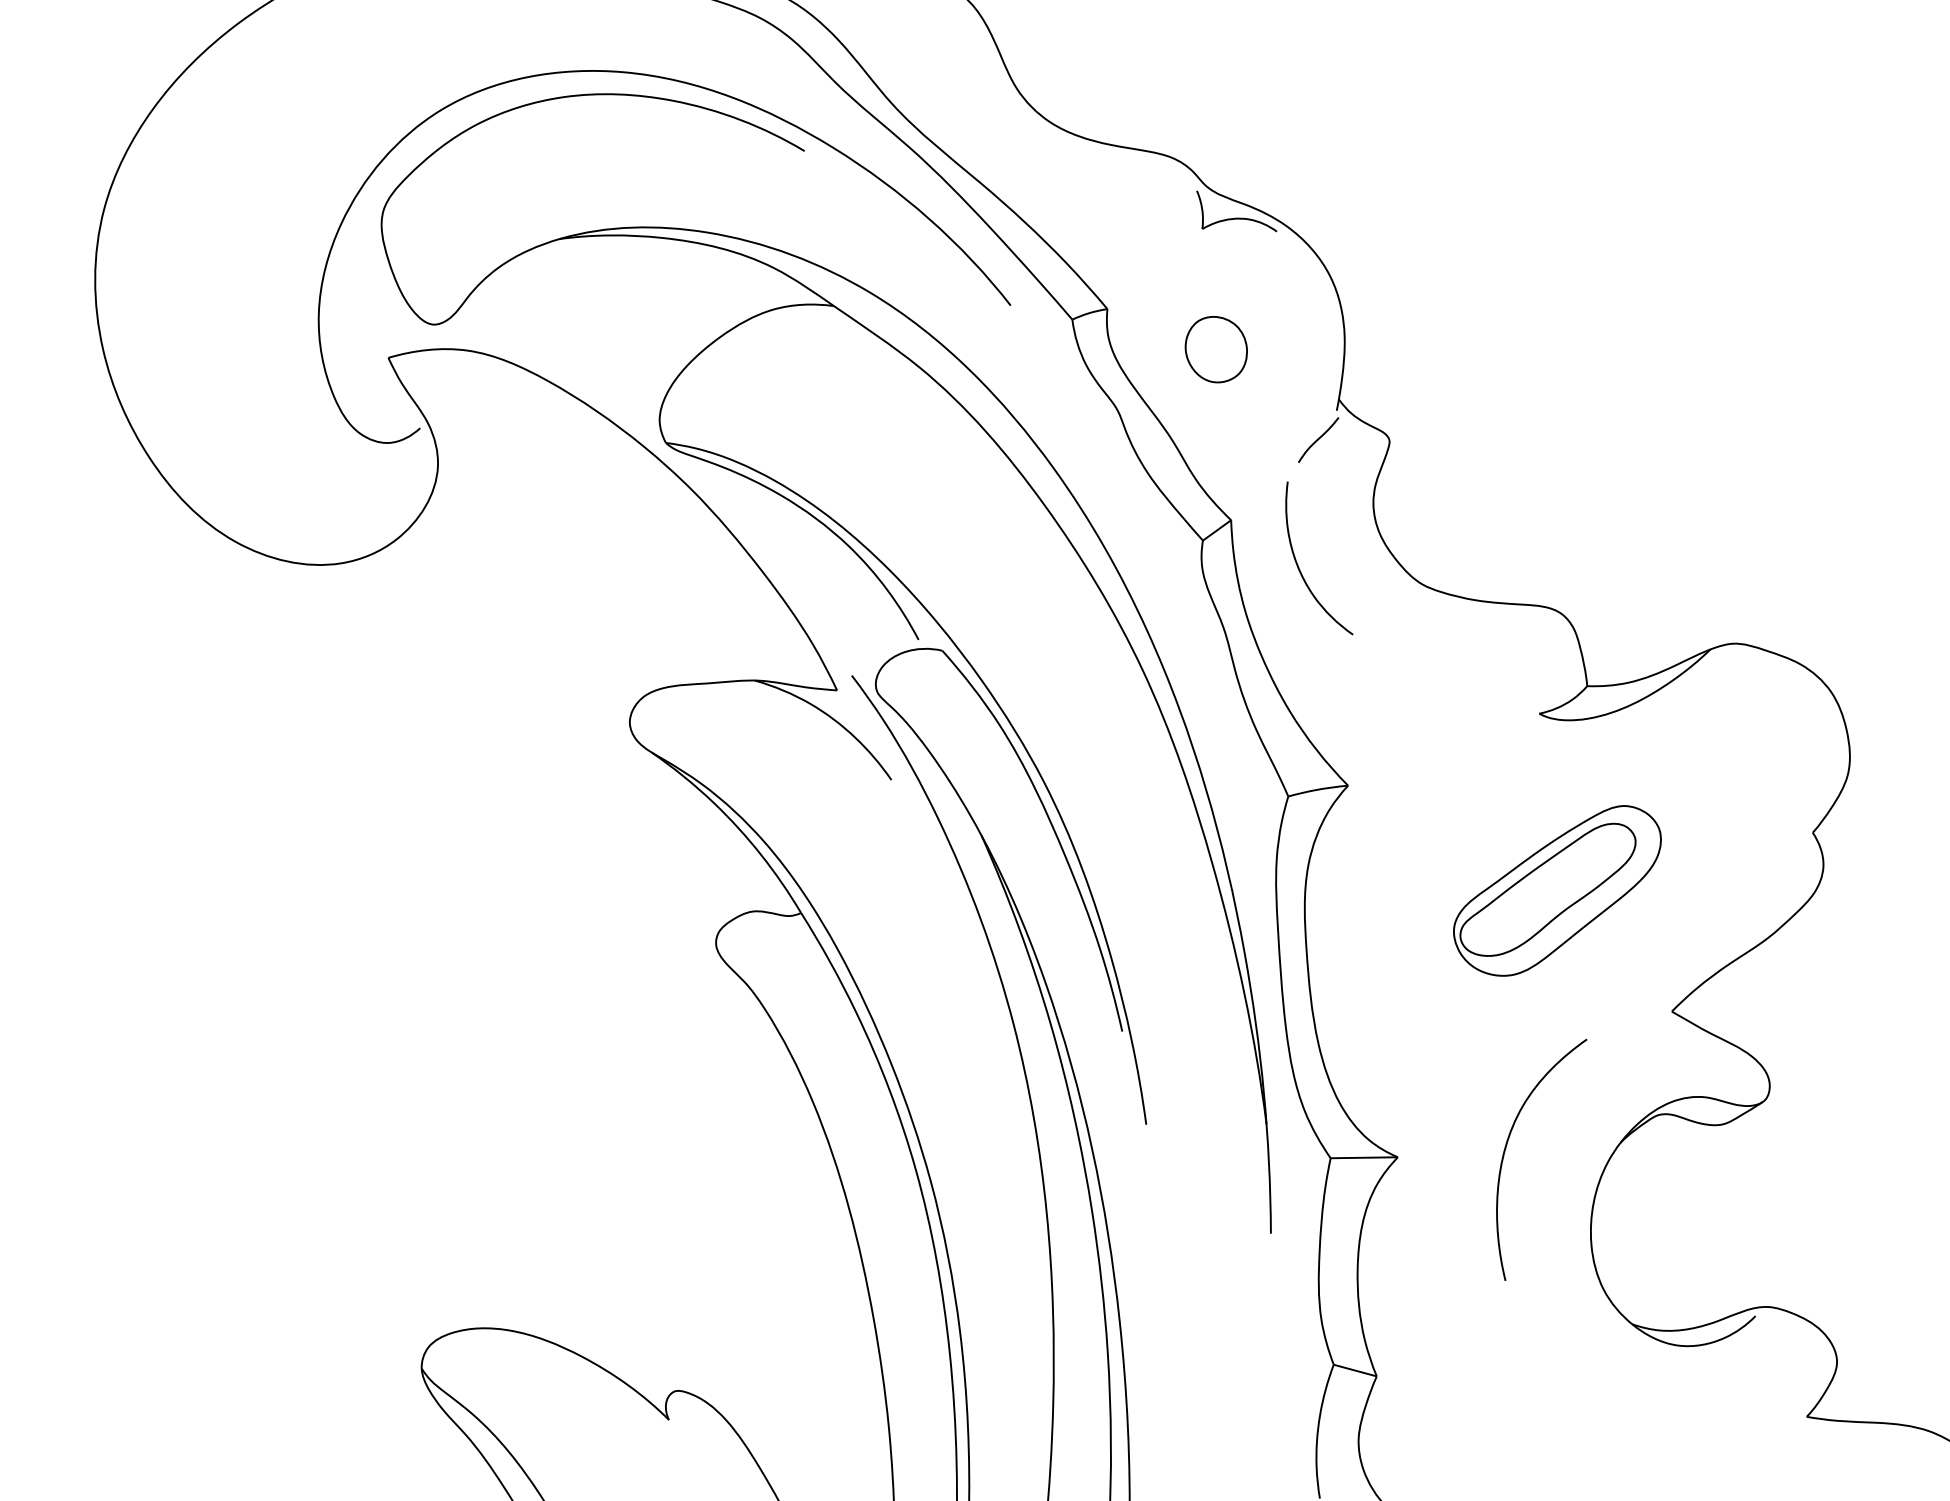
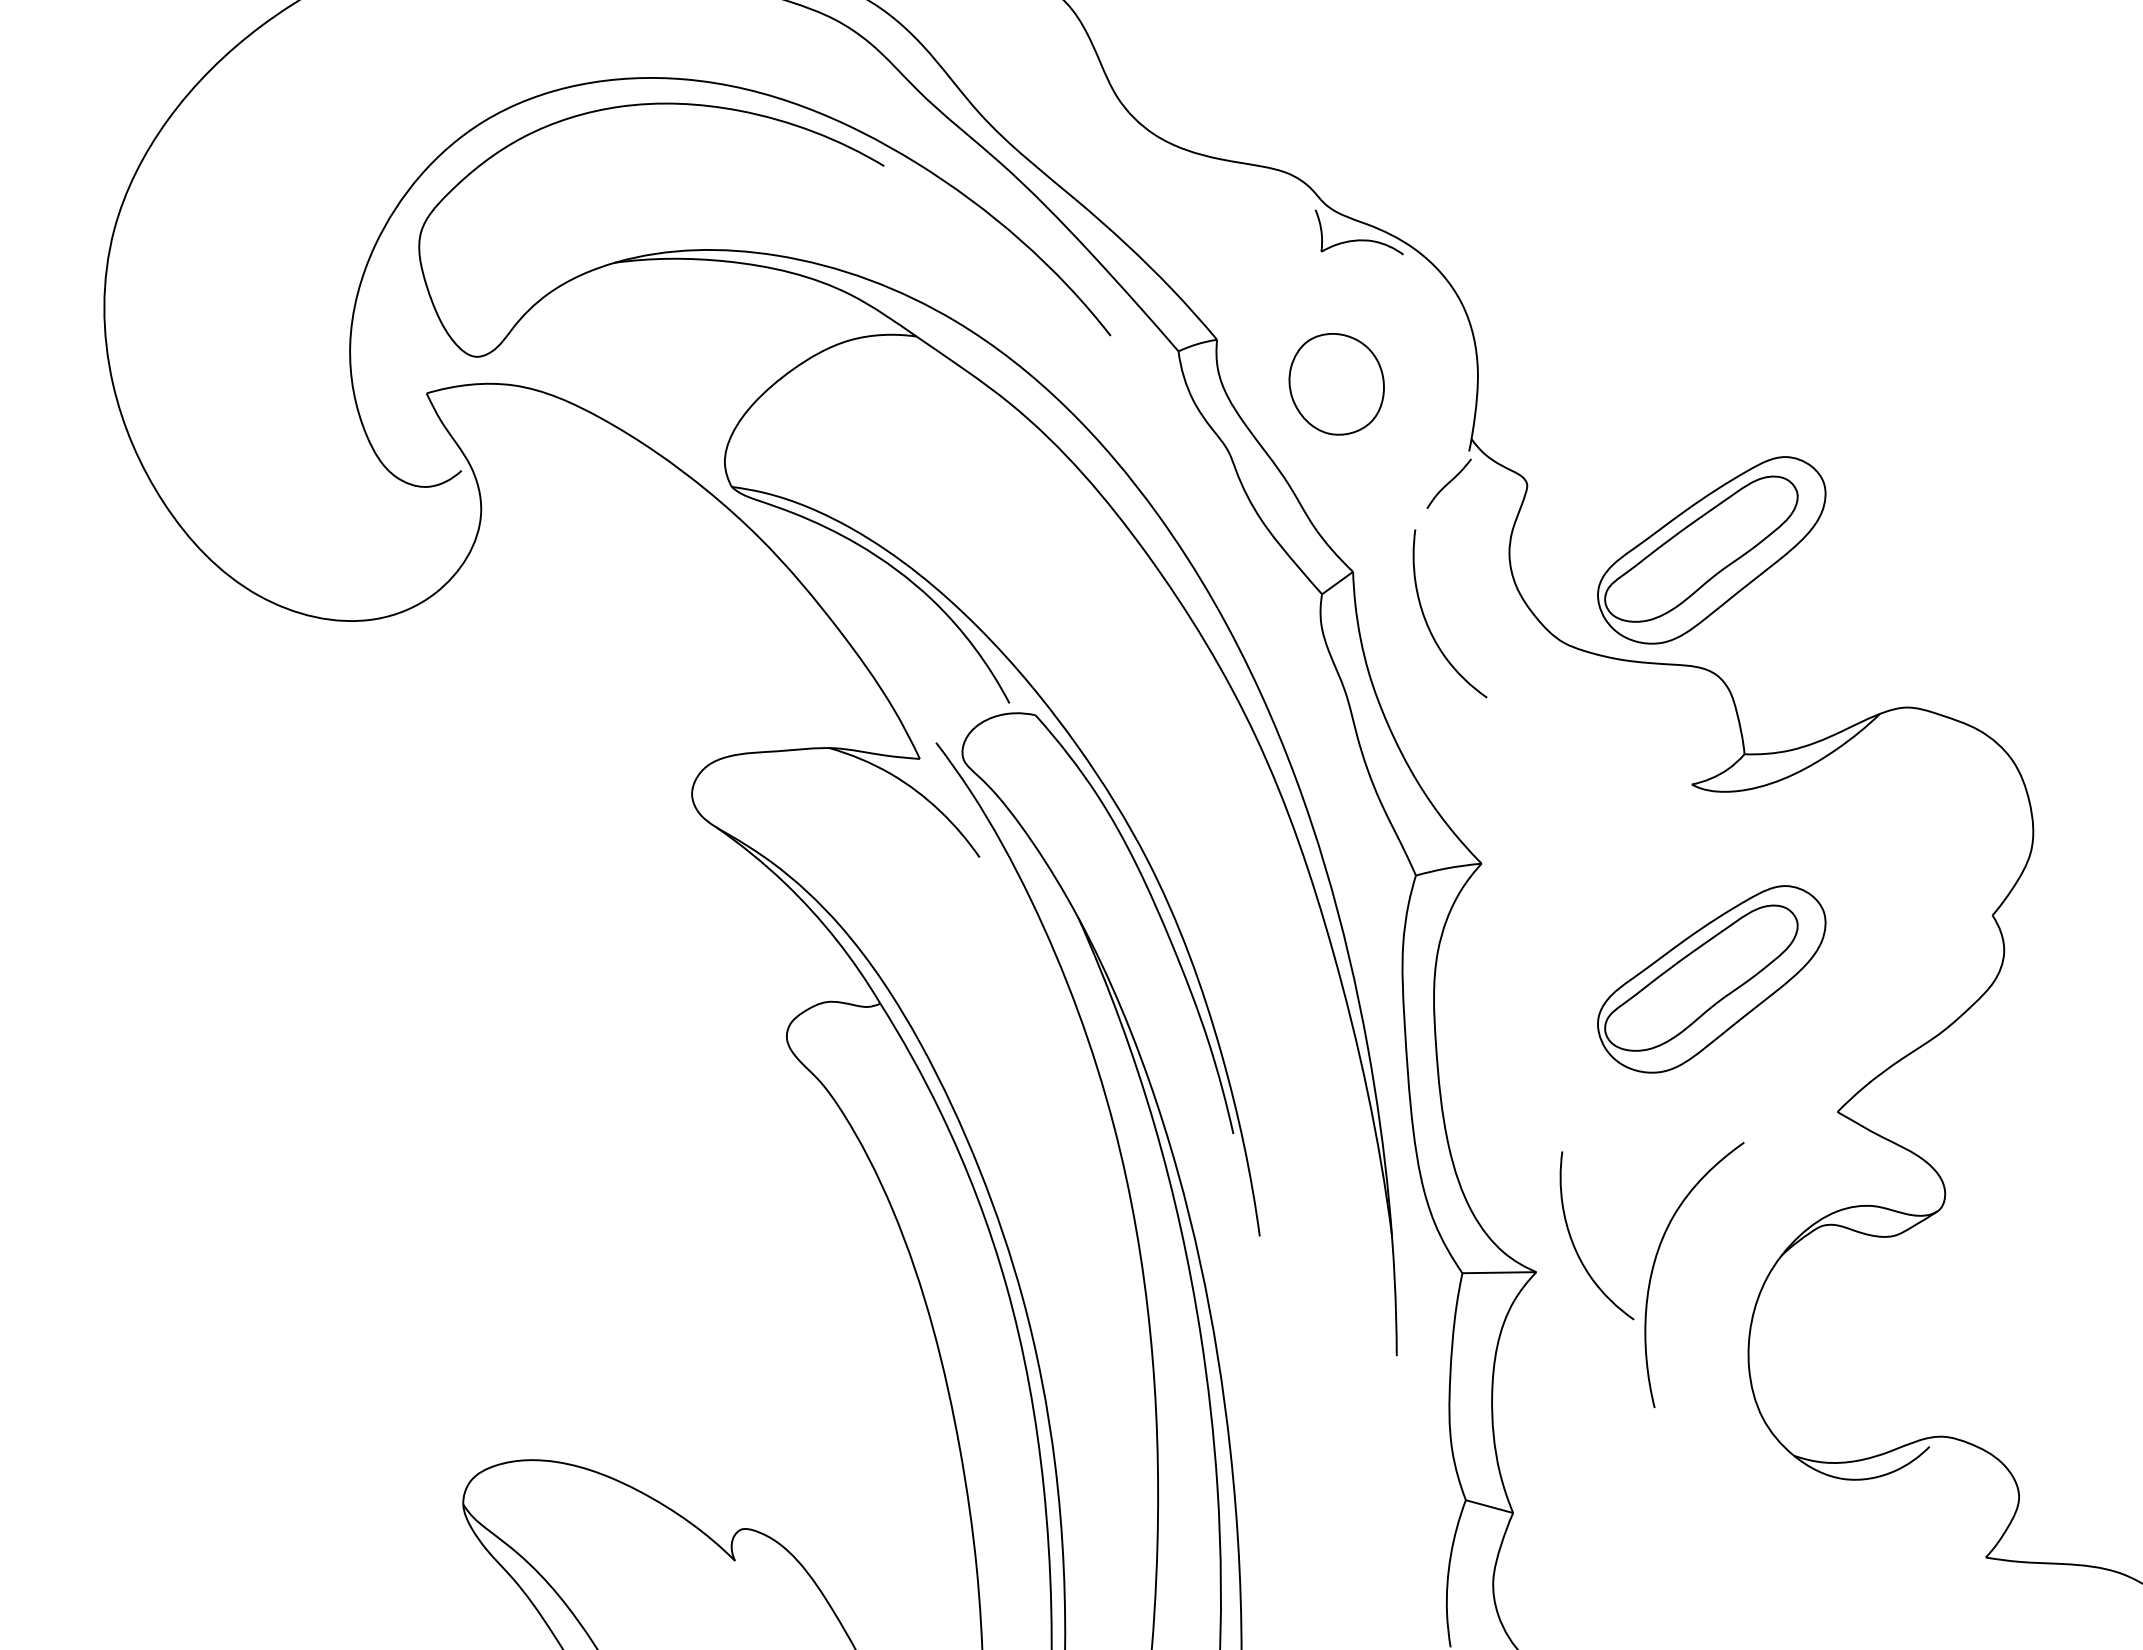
part: (1216, 349) -> (1336, 384), size x1.4
part: (1557, 500) -> (1711, 550), added
curve: (1433, 1133) -> (1575, 1246), added

